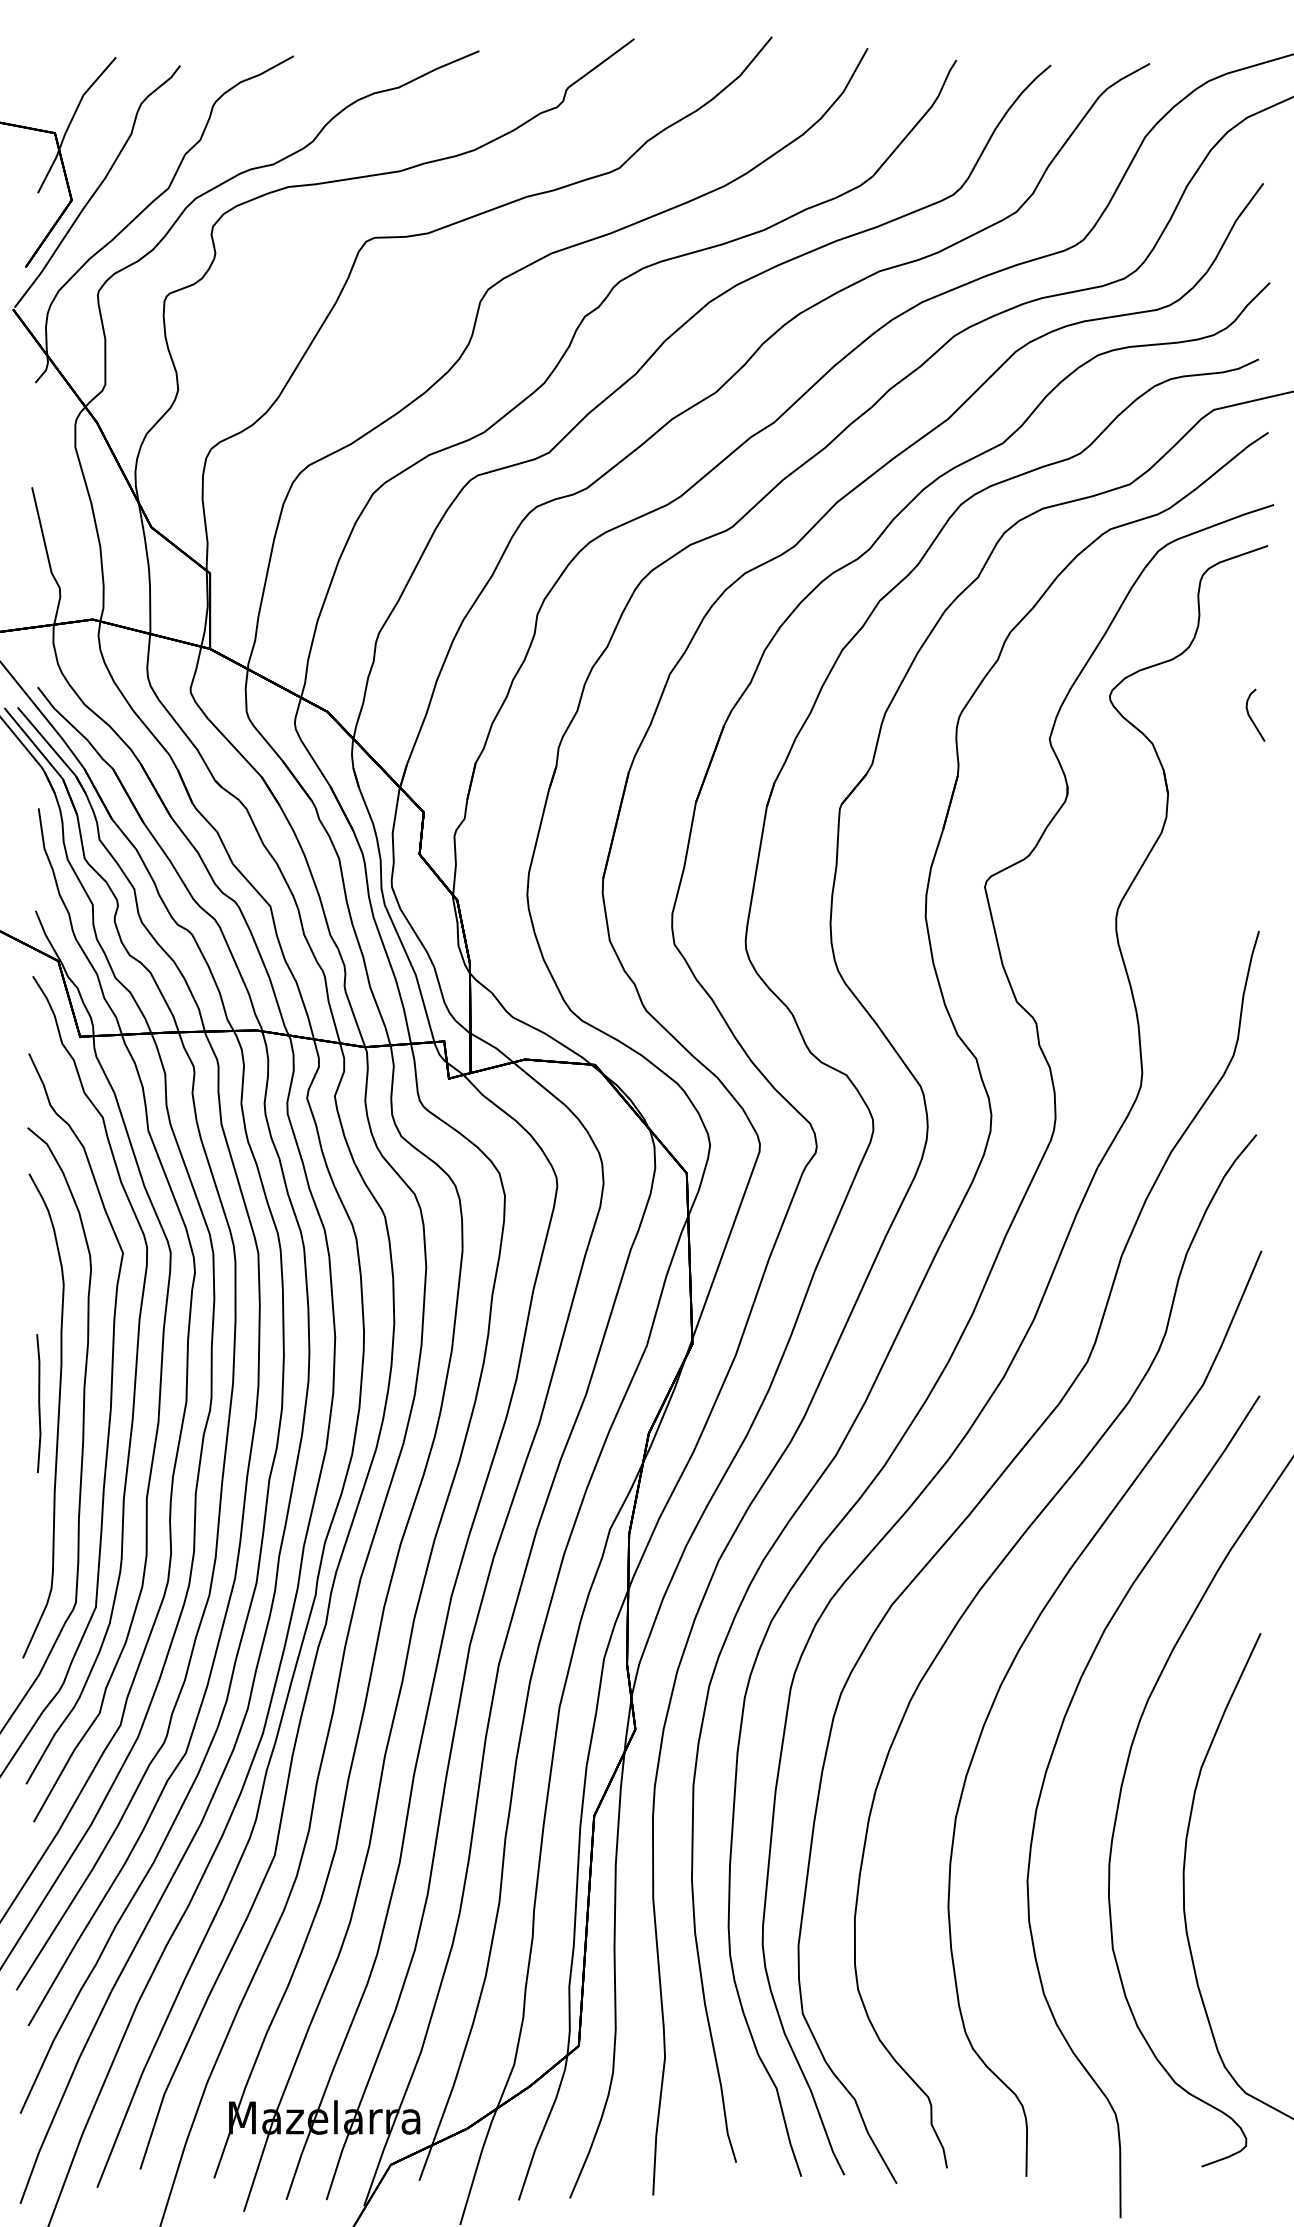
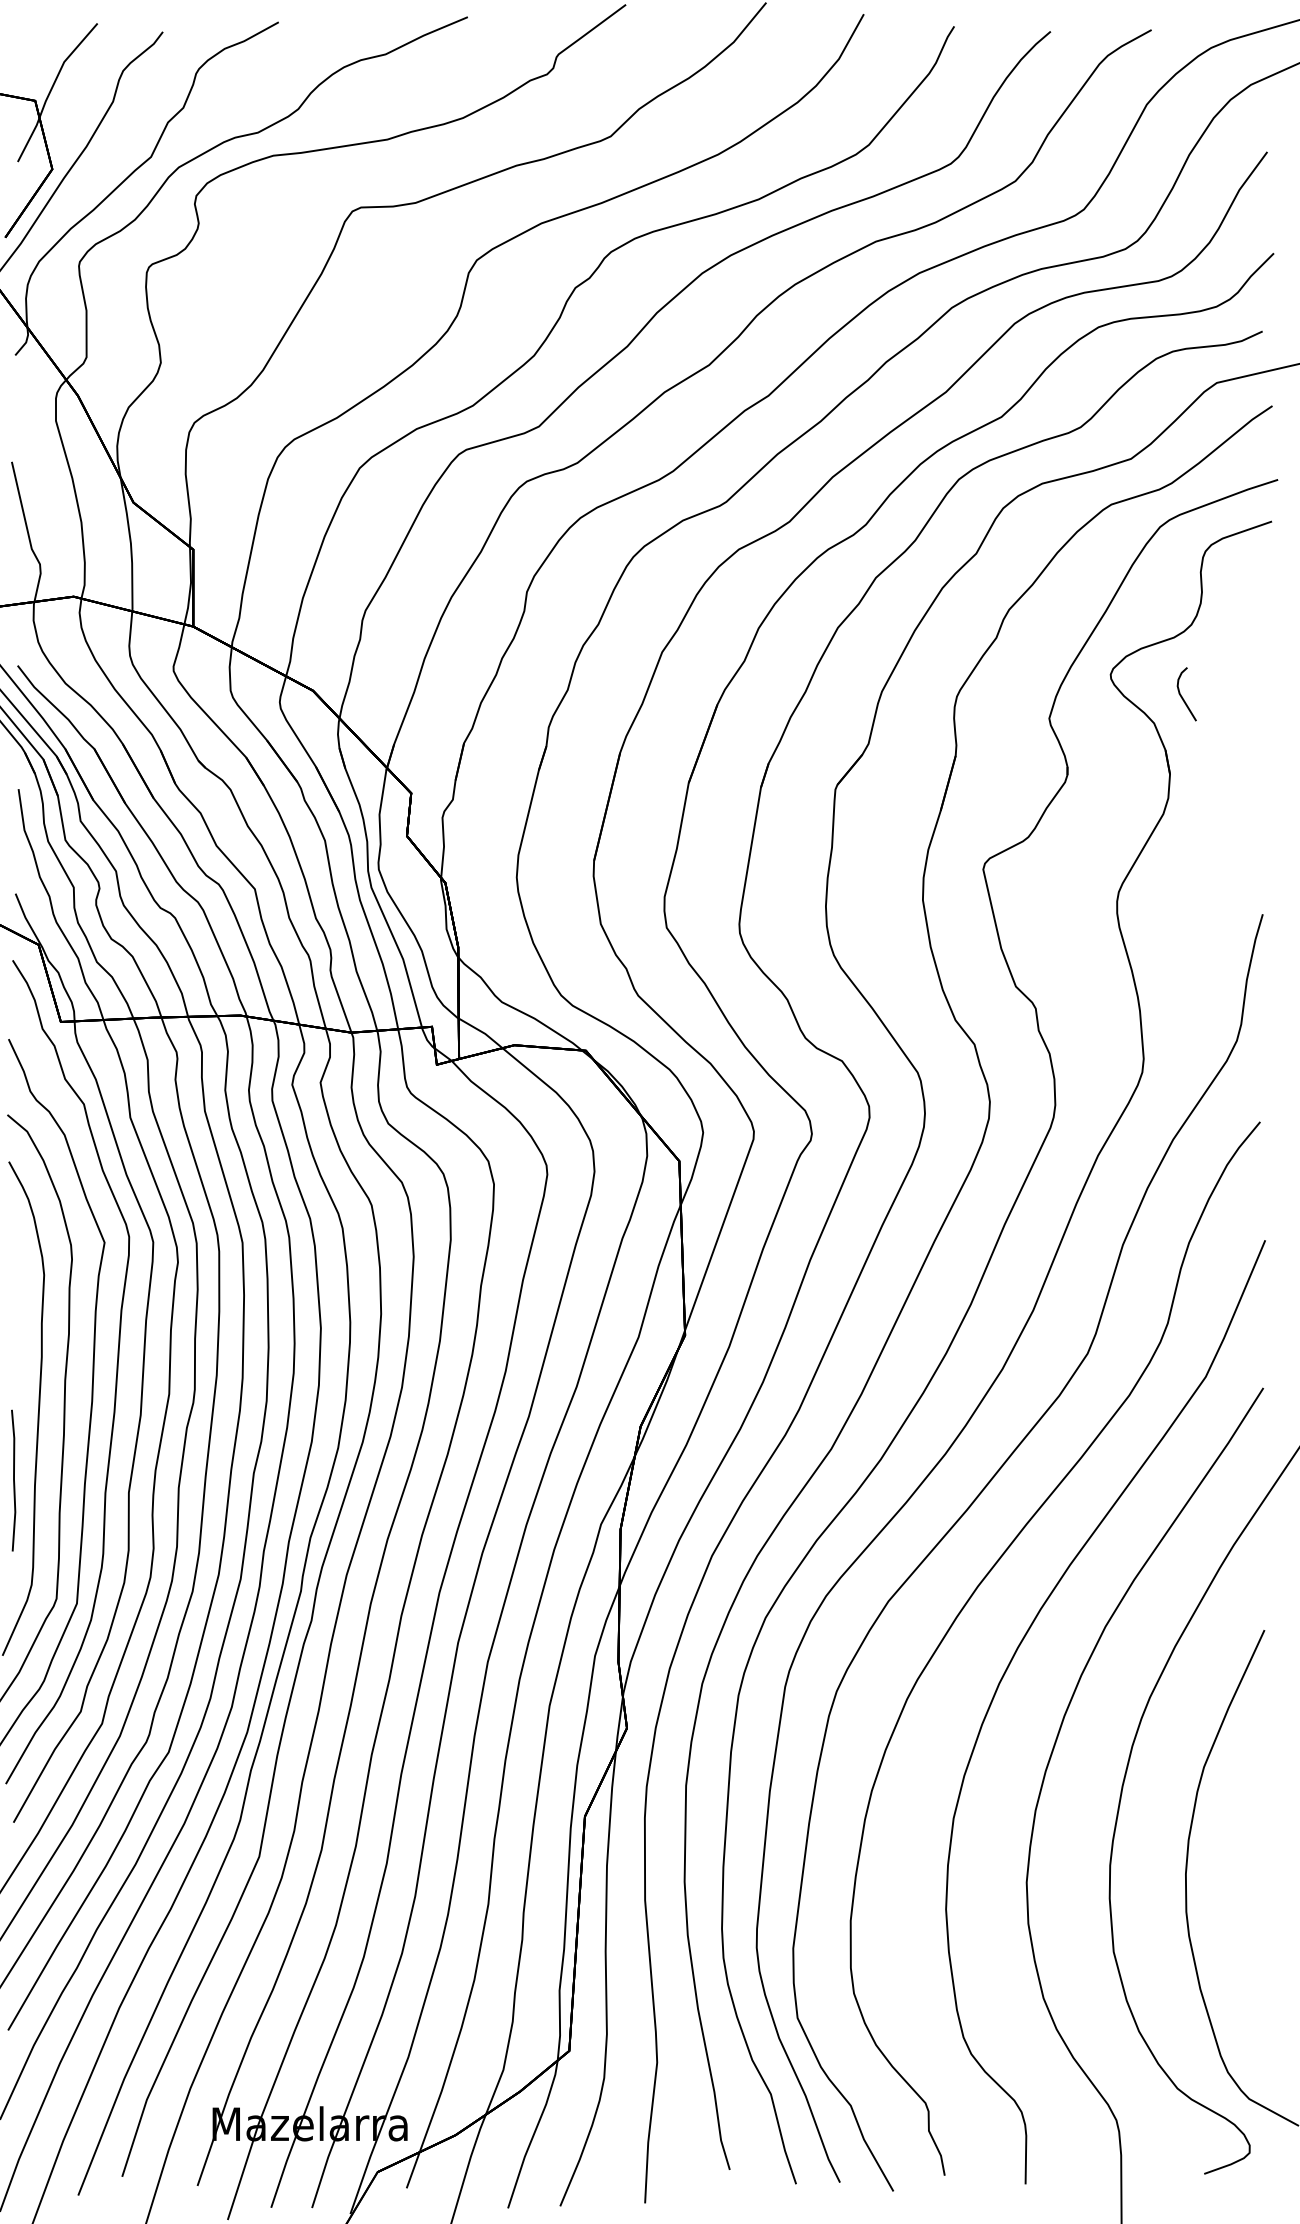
curve: (1251, 717) -> (1182, 696), moved
part: (38, 1403) -> (13, 1480), moved

